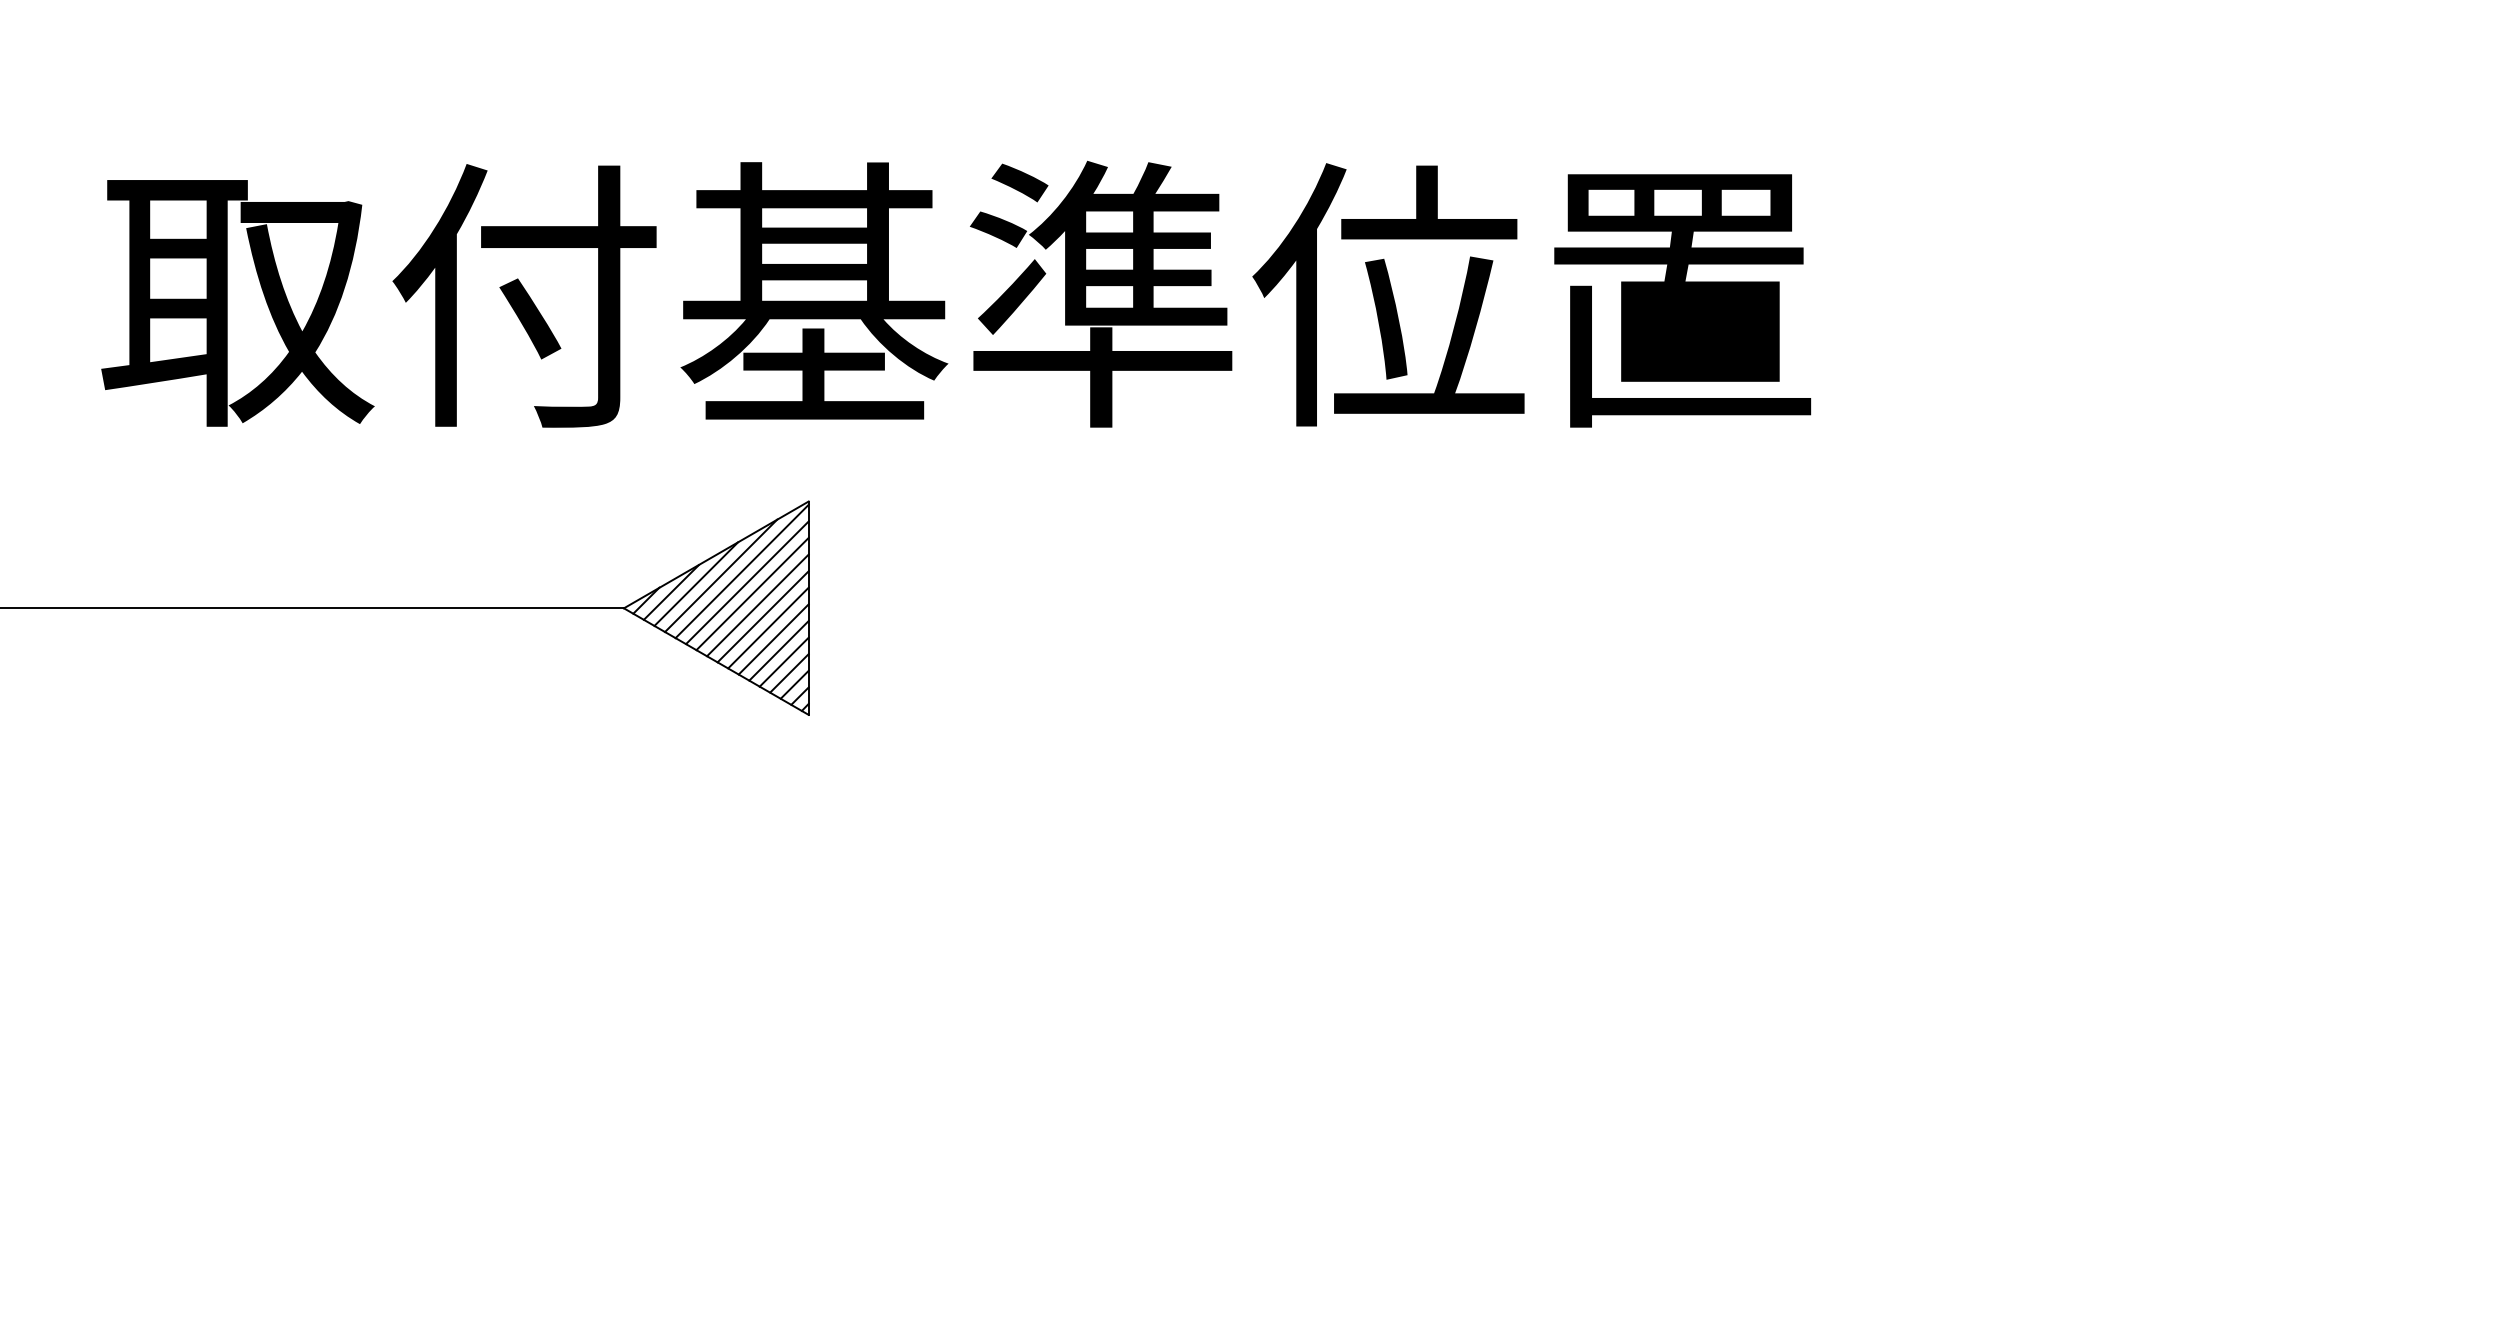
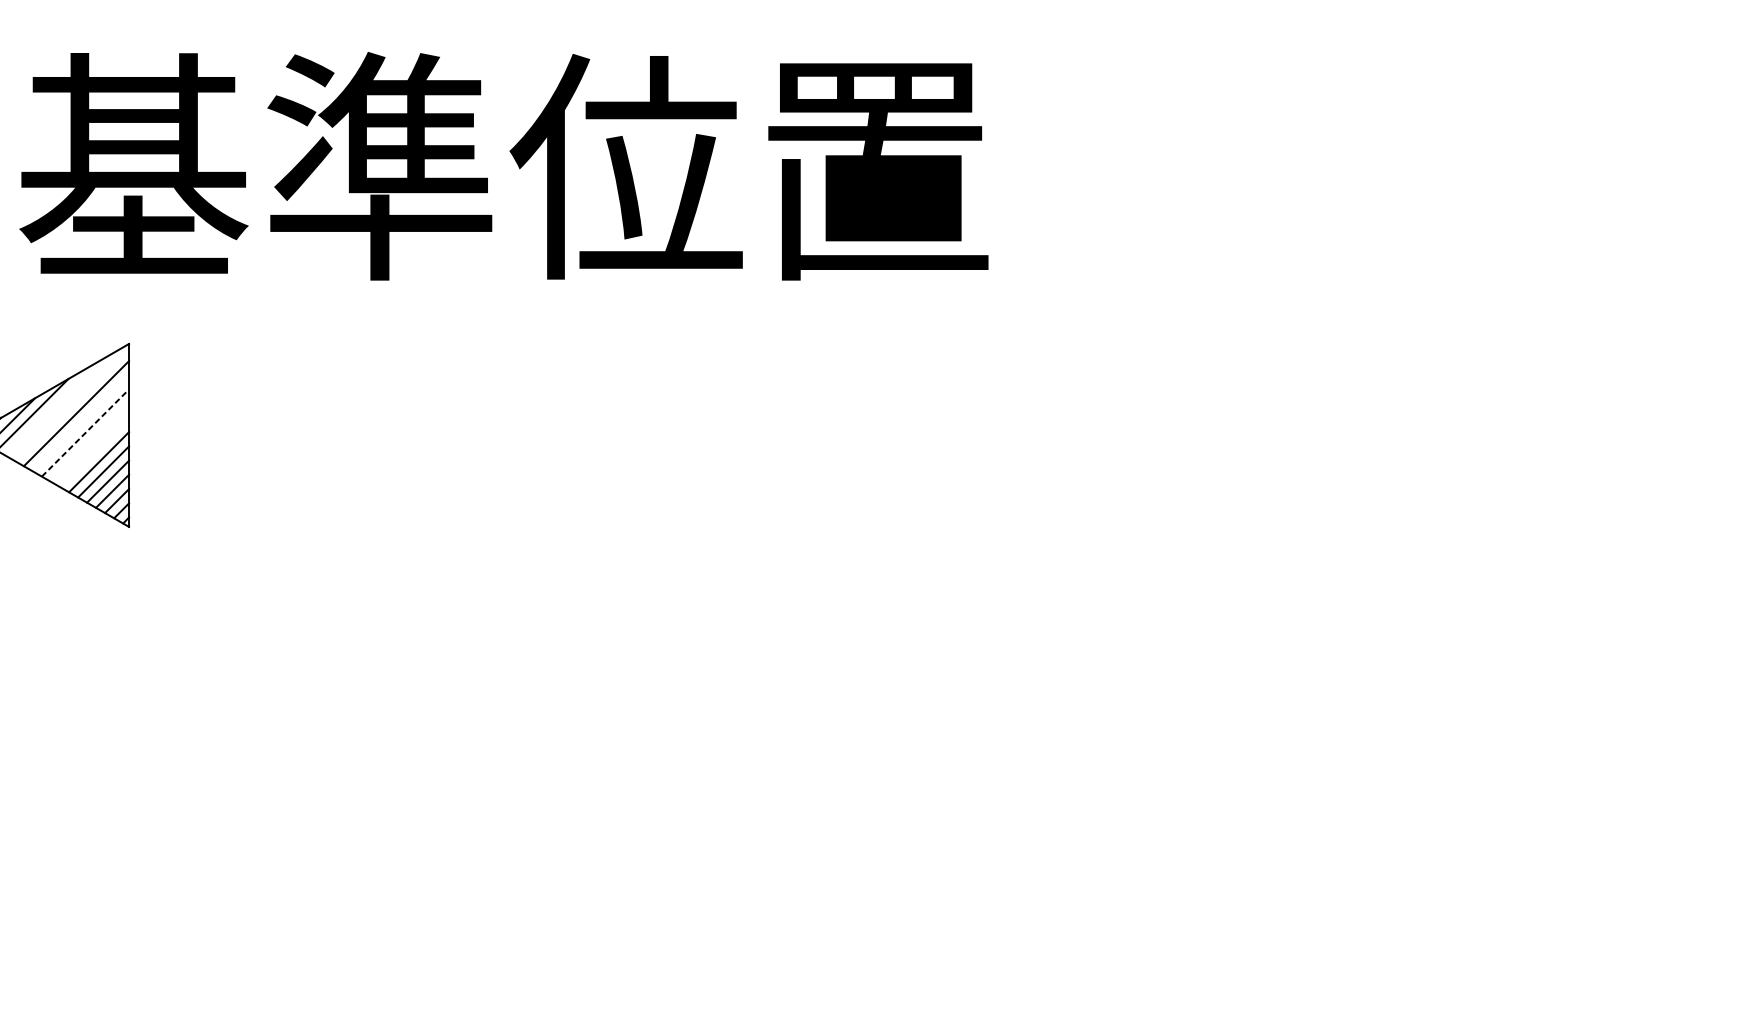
line: (741, 571) -> (71, 403), removed
line: (721, 575) -> (54, 407), removed
line: (752, 593) -> (80, 422), removed
line: (757, 605) -> (85, 433), solid -> dashed
line: (762, 616) -> (89, 442), removed
line: (768, 627) -> (94, 451), removed

